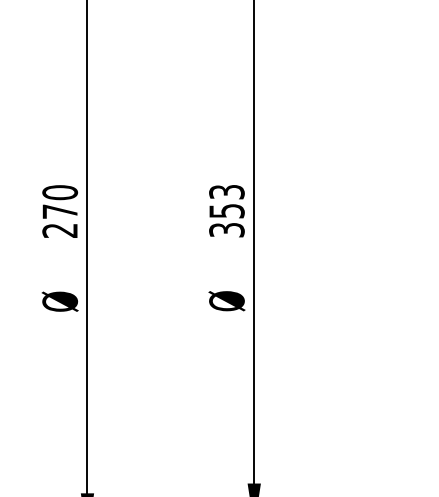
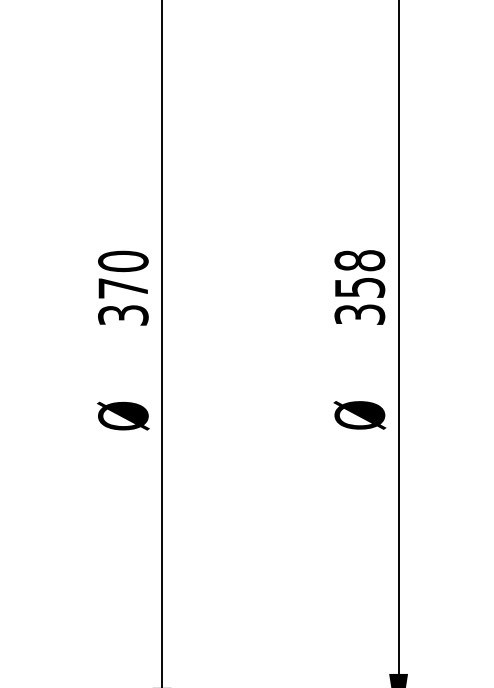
text: (226, 191) -> (359, 259), 353 -> 358
text: (60, 230) -> (123, 315), 270 -> 370

